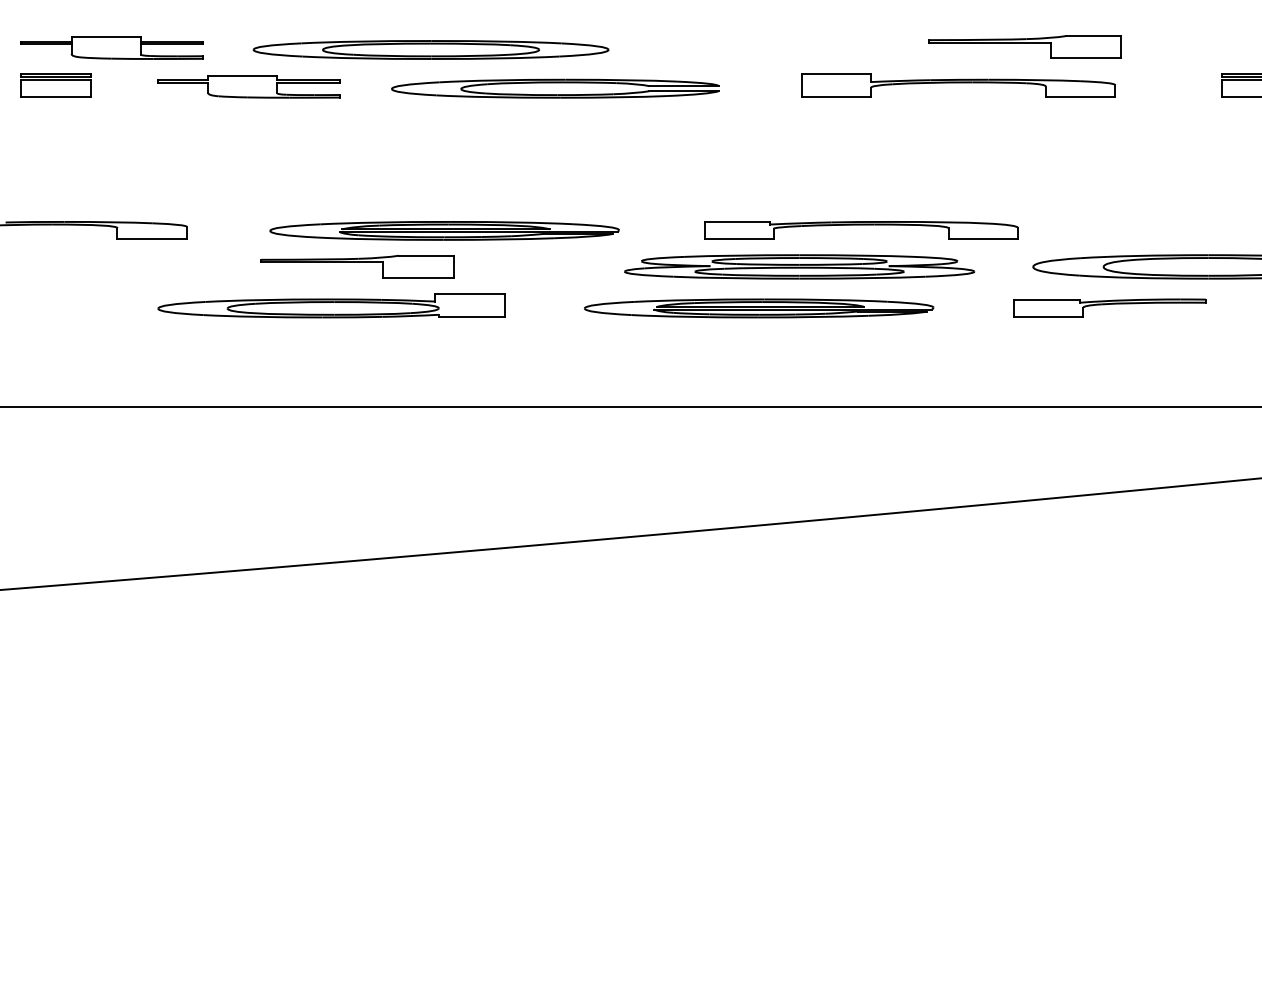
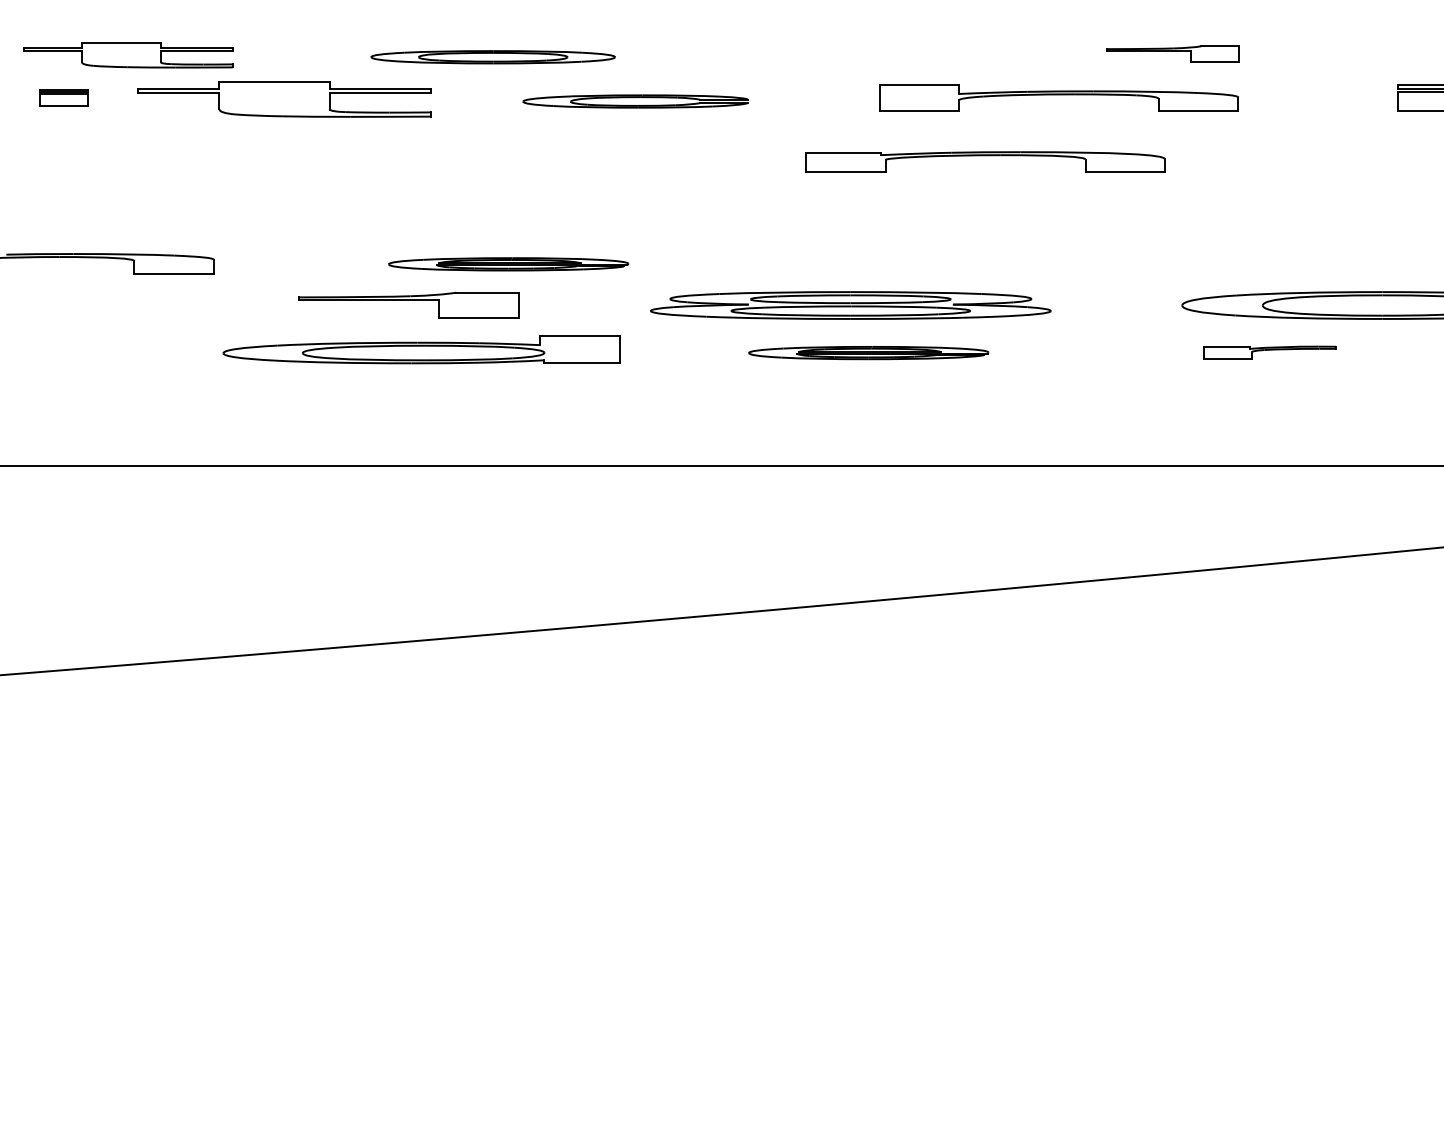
part: (1024, 46) -> (1172, 53), size x0.6
part: (430, 49) -> (492, 56), size x0.6
part: (55, 85) -> (63, 97), size x0.6
part: (958, 85) -> (1058, 97), moved
part: (248, 86) -> (284, 99), size x1.4
part: (555, 88) -> (635, 101), size x0.6
part: (444, 230) -> (508, 263), size x0.6
part: (861, 230) -> (985, 161), moved
part: (799, 266) -> (850, 305), moved
part: (331, 305) -> (421, 349), moved
part: (1109, 307) -> (1269, 351), size x0.6
part: (759, 308) -> (869, 353), size x0.6

